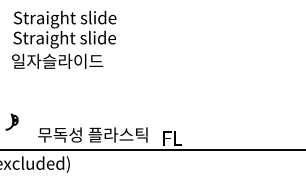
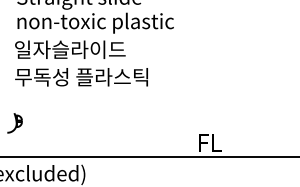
text: (77, 39) -> (94, 23), Straight slide -> non-toxic plastic
text: (92, 134) -> (81, 76), moved

